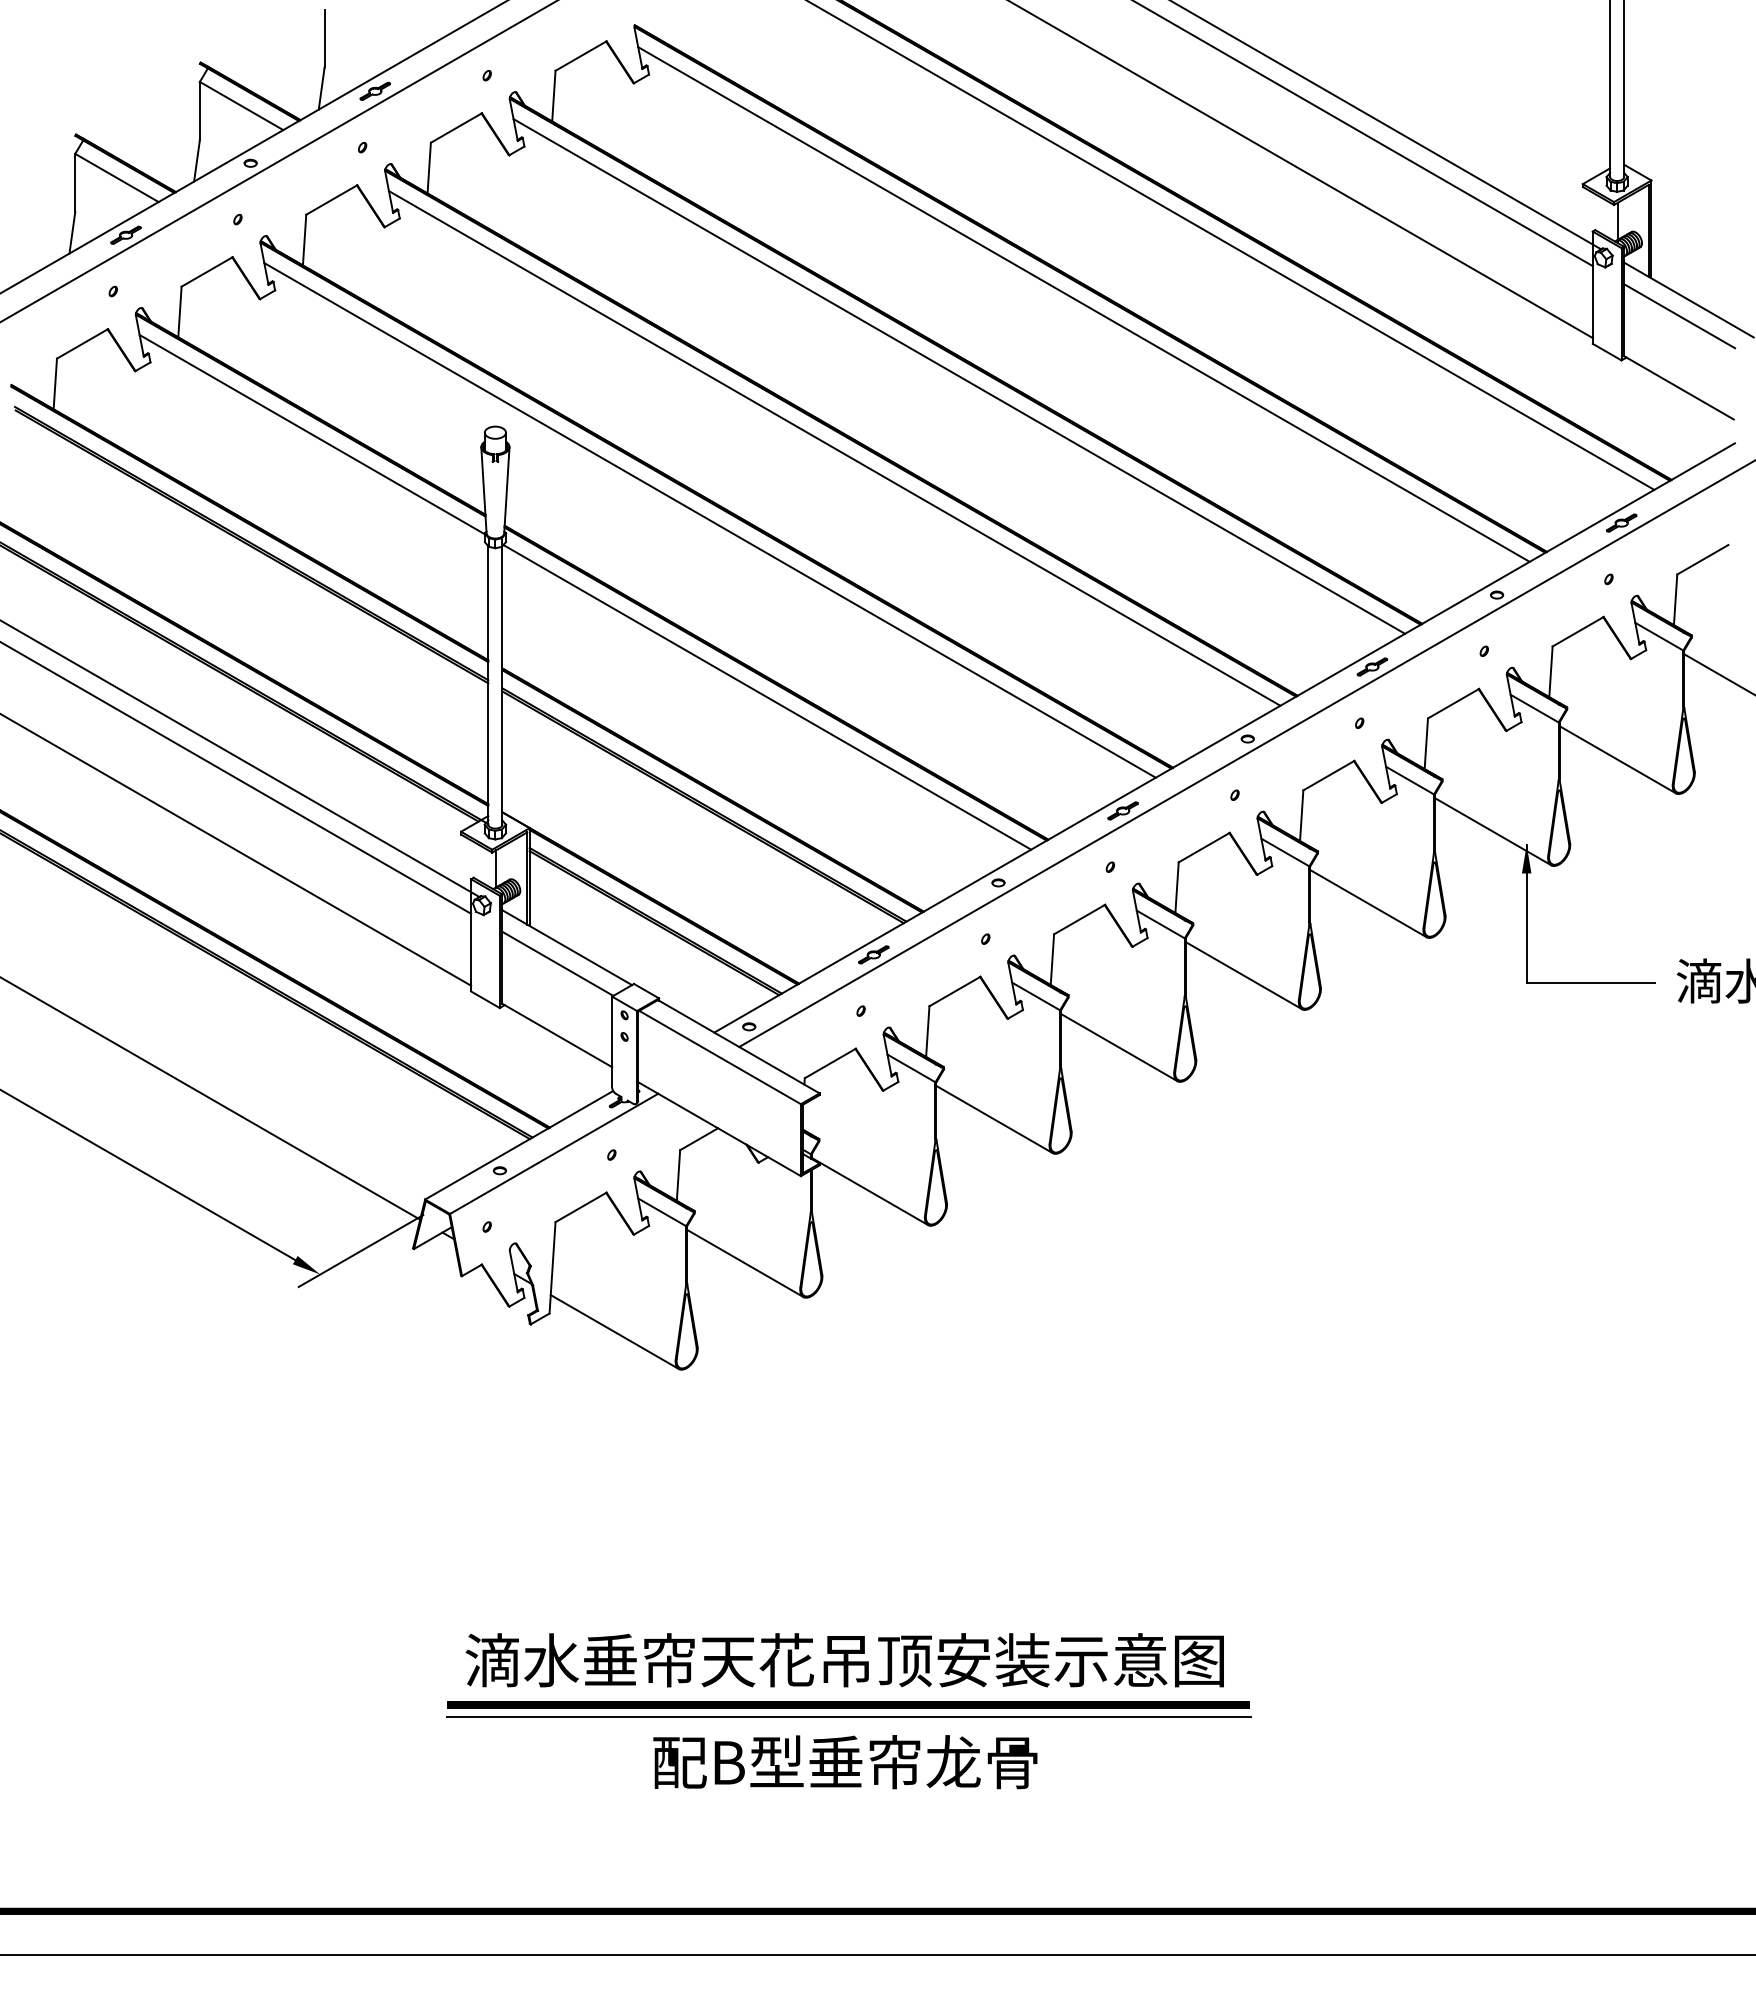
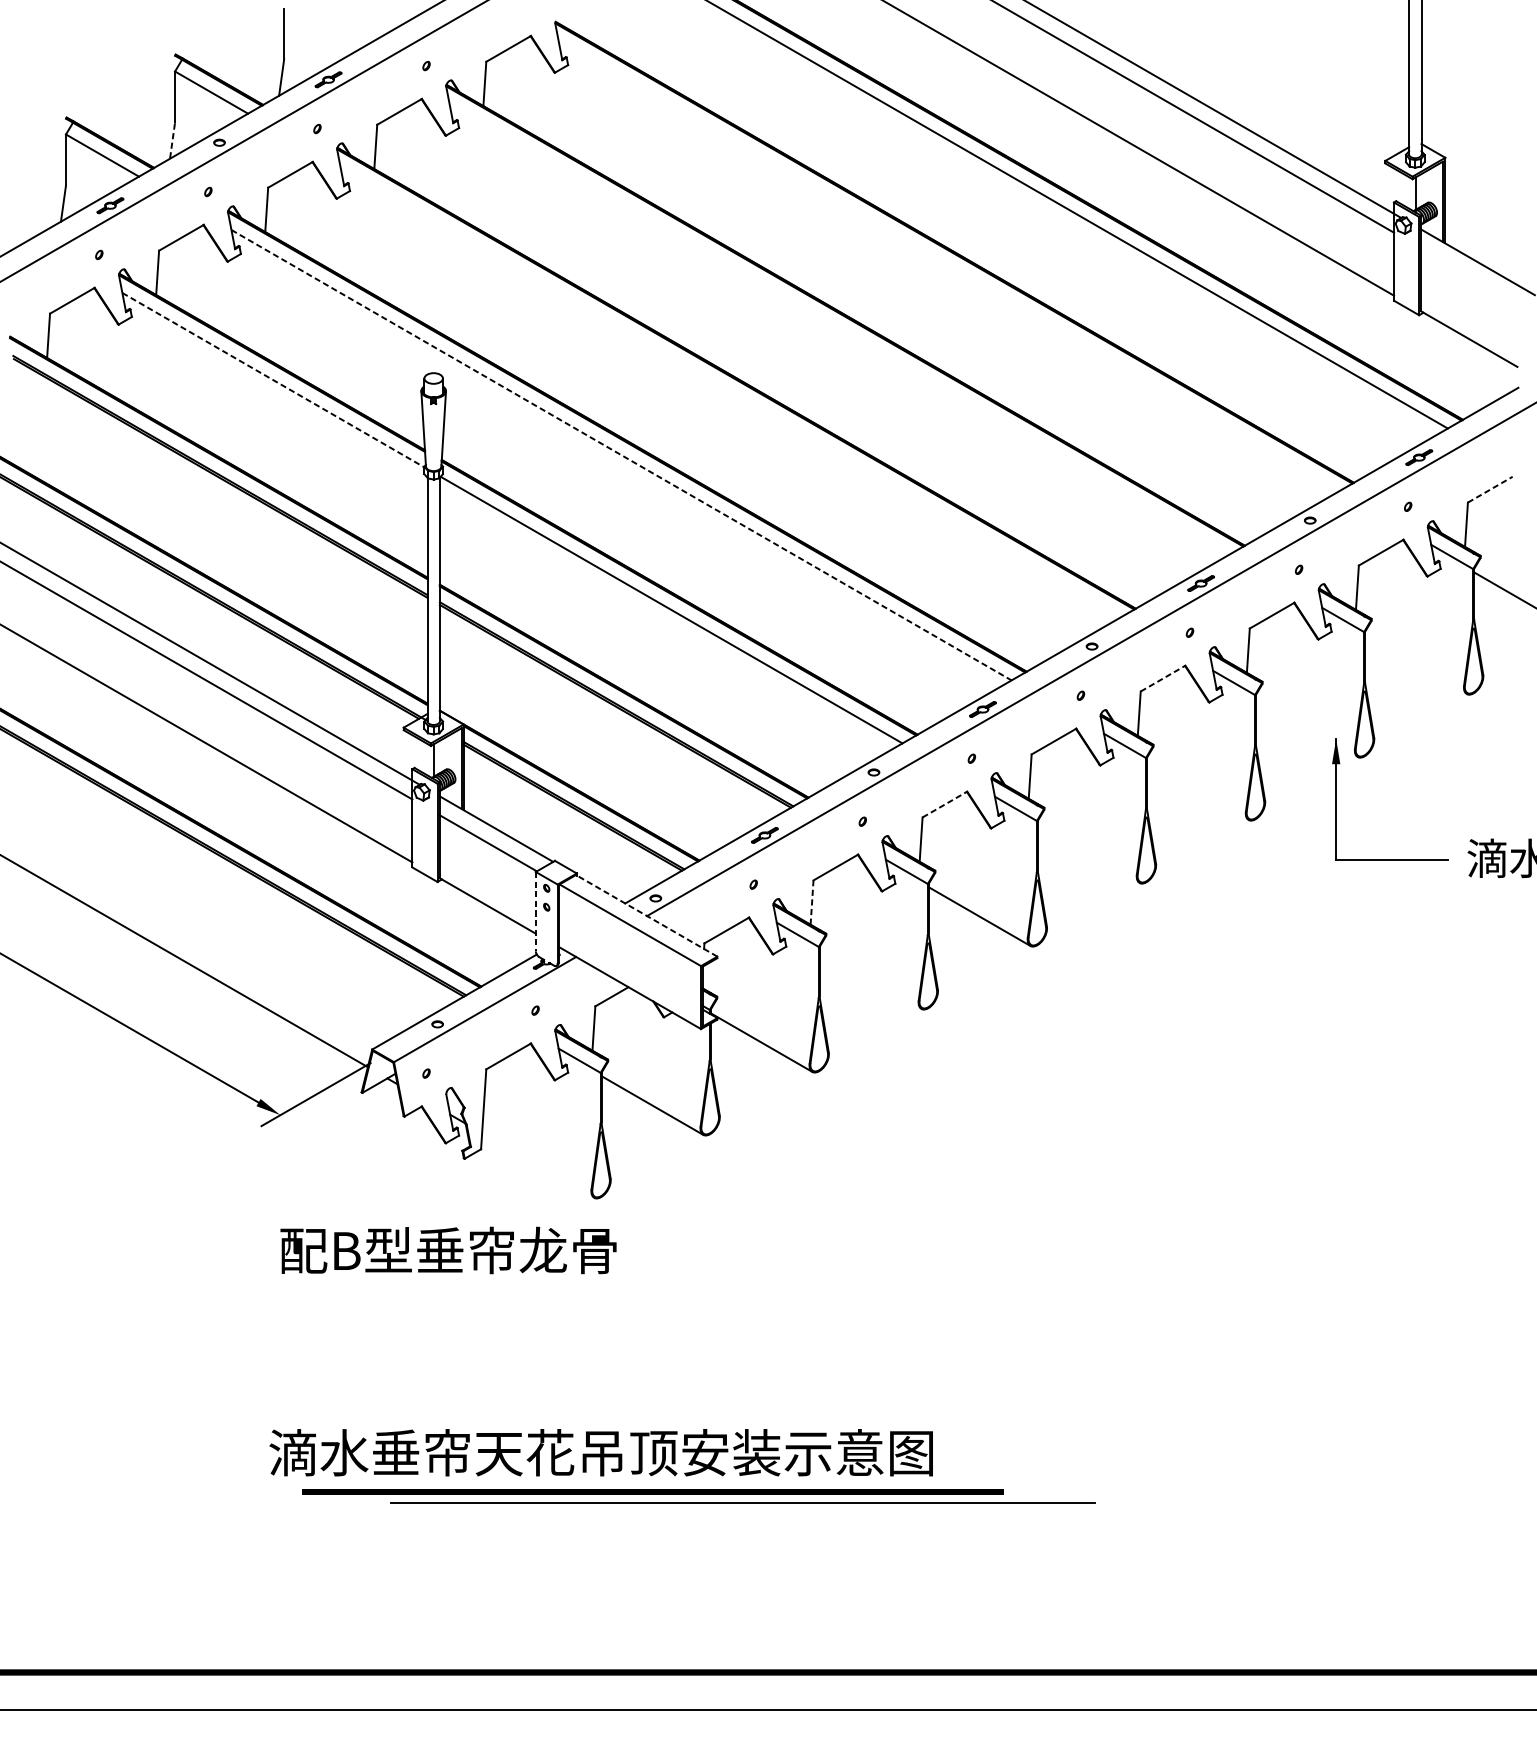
line: (196, 162) -> (172, 142), solid -> dashed
line: (1083, 304) -> (948, 266), removed
line: (1679, 316) -> (1469, 276), removed
line: (959, 376) -> (839, 329), removed
line: (312, 434) -> (273, 380), solid -> dashed
line: (834, 448) -> (730, 392), removed
line: (710, 520) -> (621, 455), solid -> dashed
line: (1702, 559) -> (1490, 489), solid -> dashed
line: (1617, 759) -> (1415, 664), removed
line: (1329, 775) -> (1163, 678), solid -> dashed
line: (1493, 831) -> (1307, 727), removed
line: (1368, 903) -> (1197, 790), removed
line: (1079, 919) -> (944, 804), solid -> dashed
line: (1243, 975) -> (1088, 853), removed
line: (927, 1031) -> (811, 902), solid -> dashed
line: (612, 1042) -> (536, 912), solid -> dashed
line: (738, 1046) -> (646, 915), solid -> dashed
line: (994, 1119) -> (870, 979), removed
line: (614, 1332) -> (537, 1165), removed
text: (844, 1660) -> (600, 1452), moved
line: (848, 1704) -> (652, 1491), moved
text: (845, 1762) -> (448, 1250), moved

